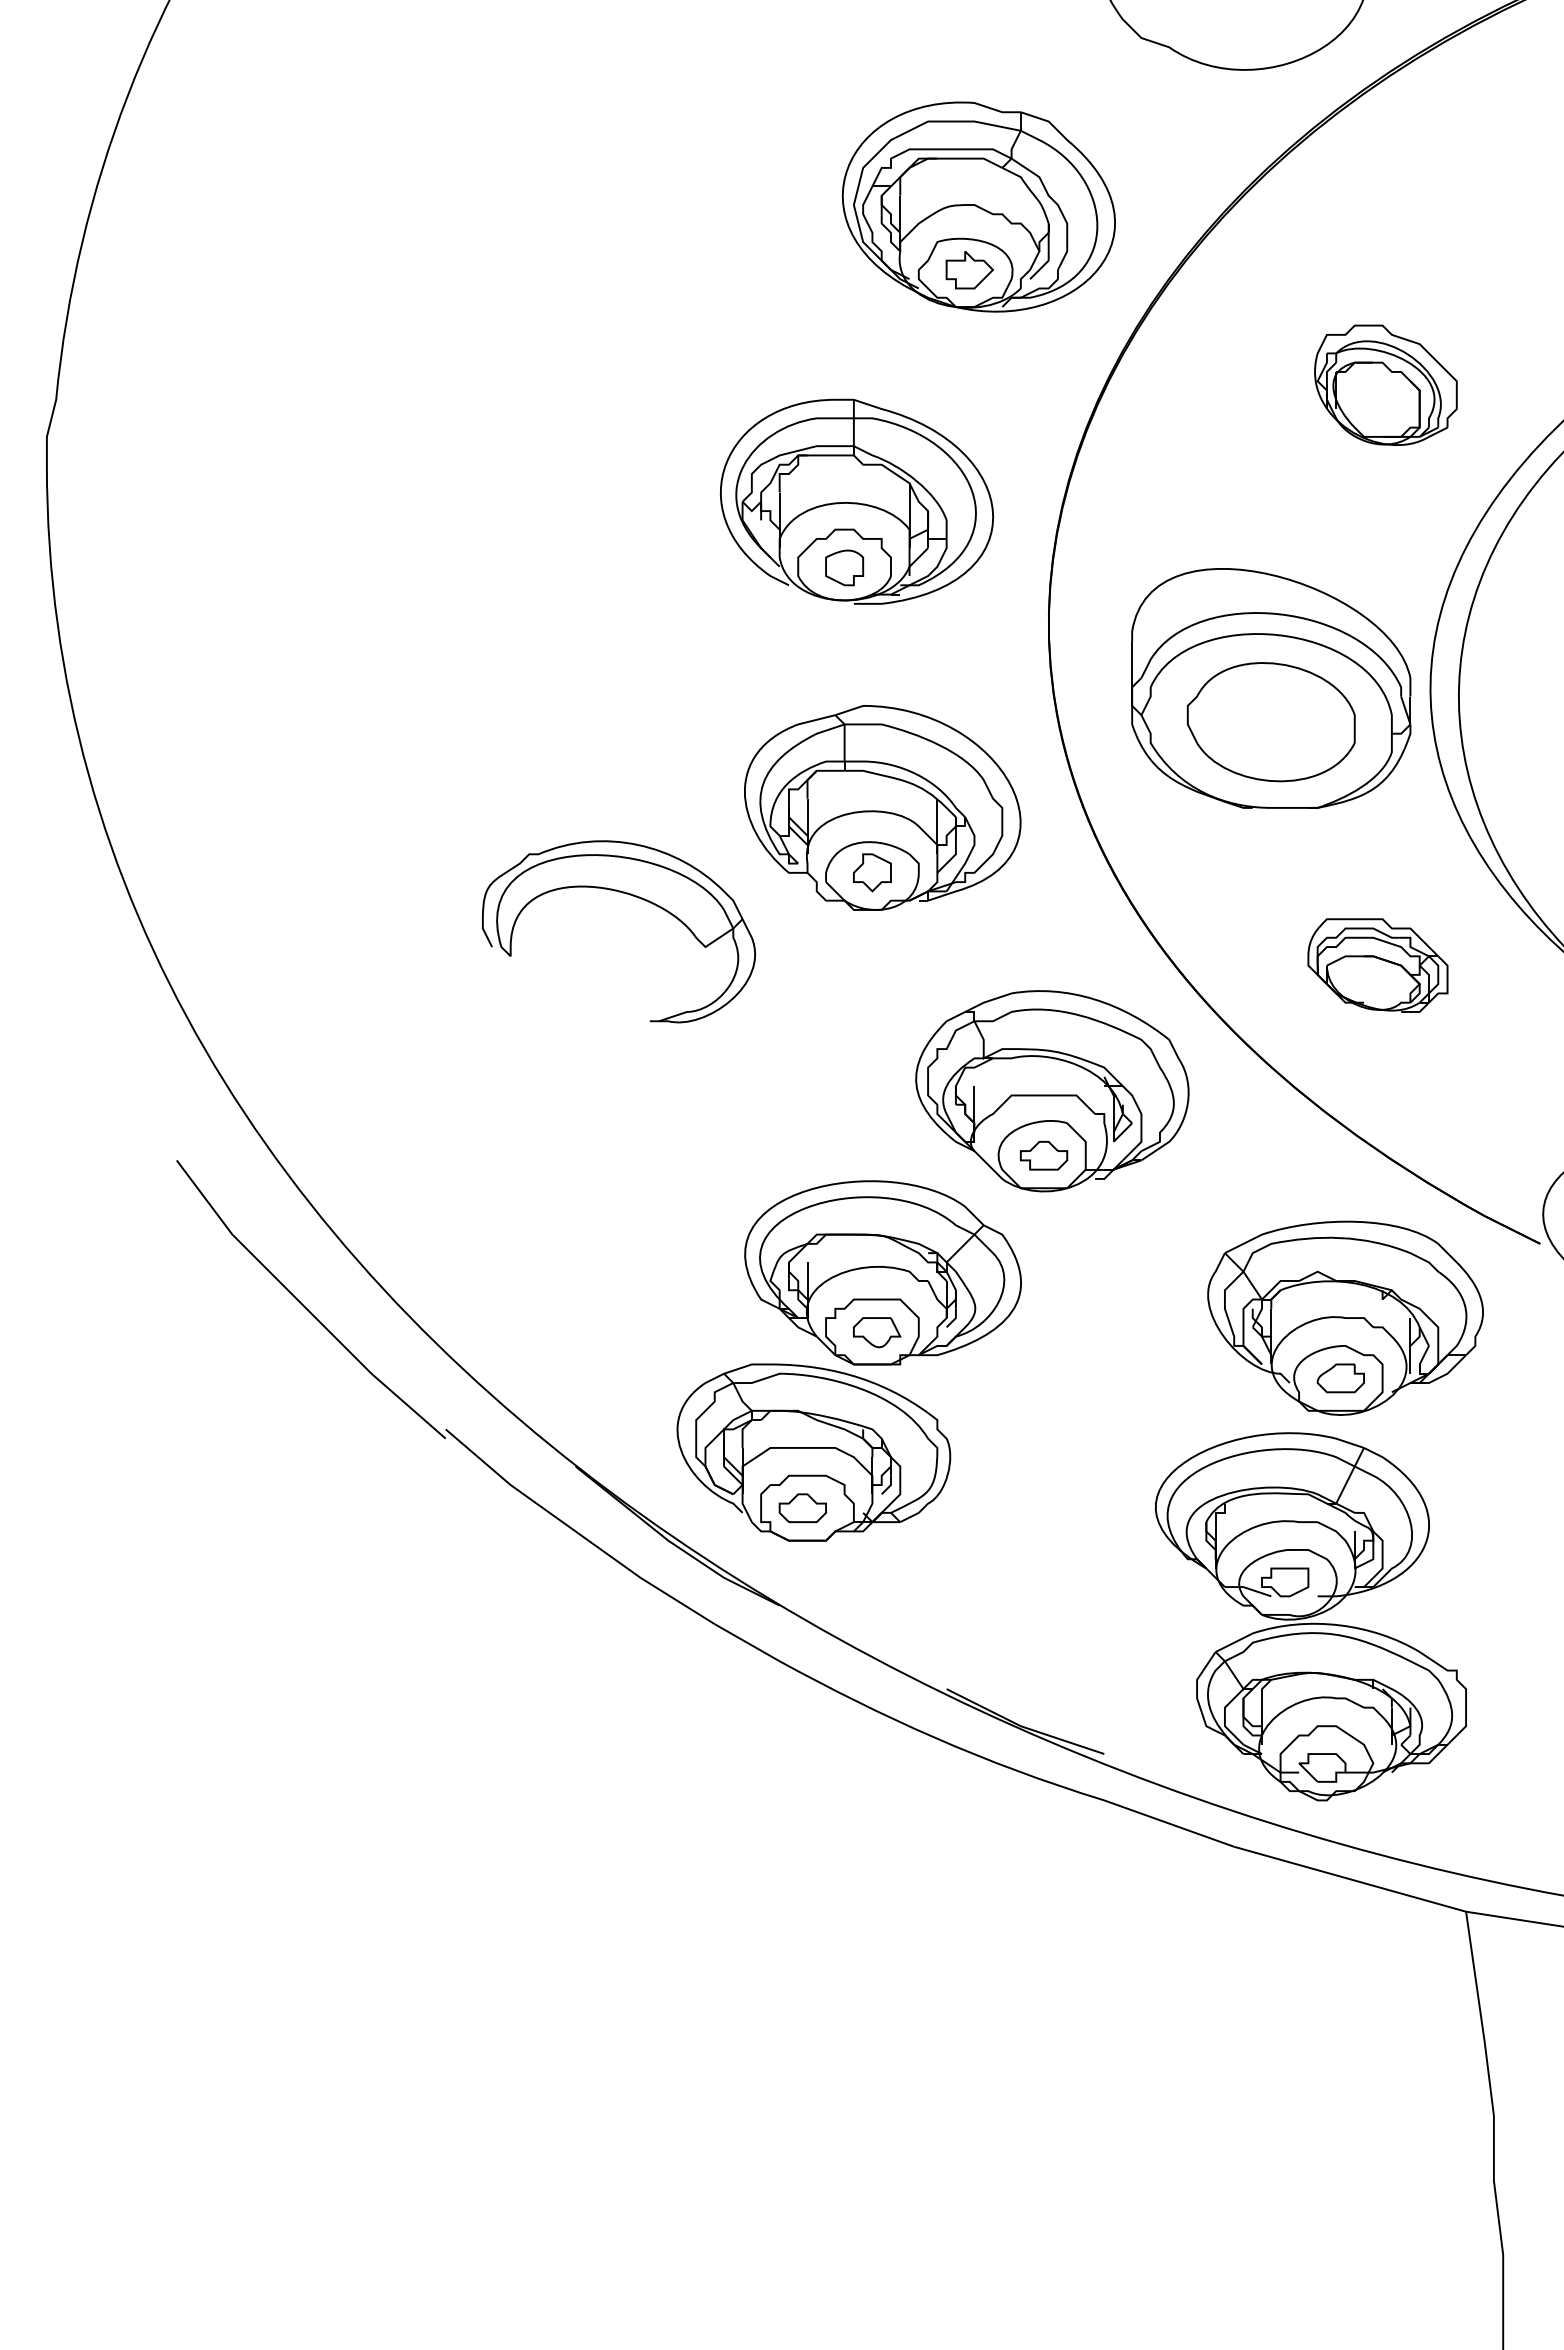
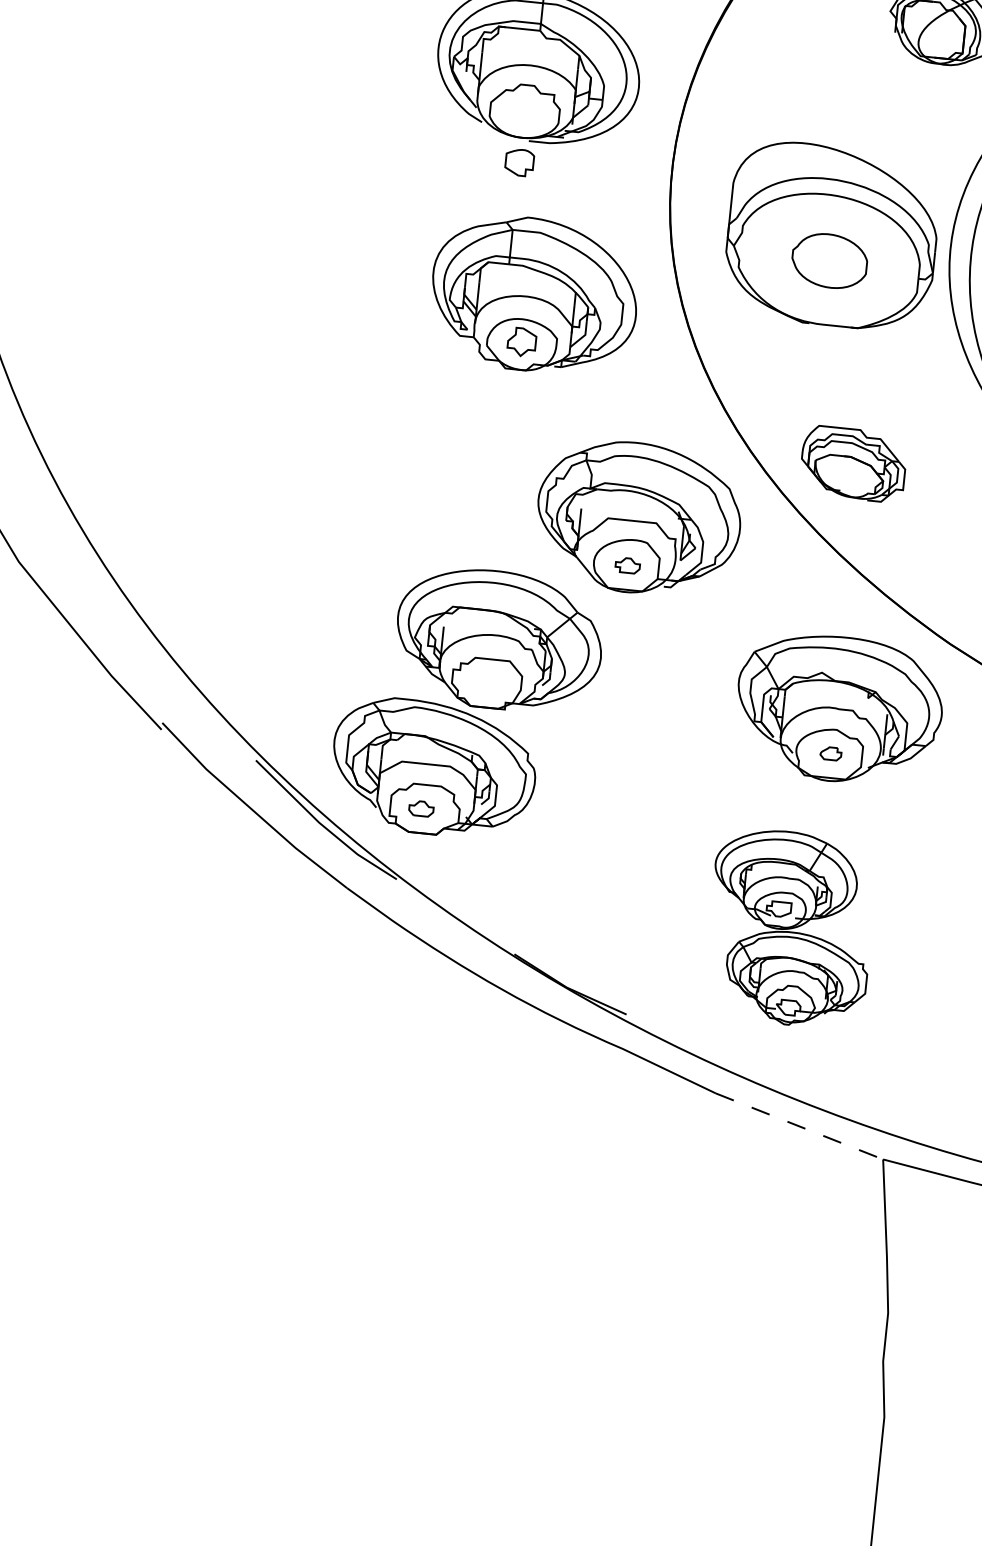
part: (844, 567) -> (519, 162), moved
part: (1270, 722) -> (829, 261), size x0.6
part: (629, 895) -> (339, 340), removed
part: (1377, 965) -> (853, 464), moved
part: (1044, 1155) -> (628, 565), size x0.7
part: (877, 1332) -> (490, 684), removed
part: (1340, 1378) -> (830, 753), size x0.6
part: (802, 1507) -> (421, 808), size x0.7
part: (1310, 1616) -> (790, 928), size x0.7
line: (1350, 1879) -> (799, 1126), solid -> dashed

